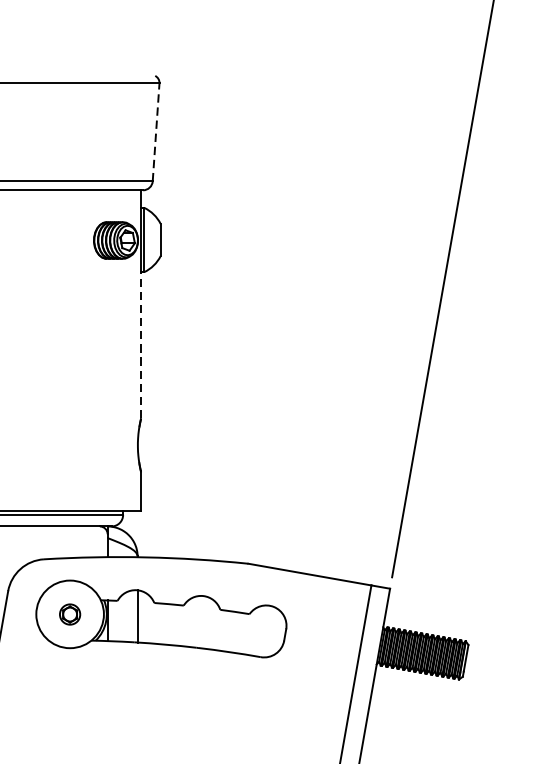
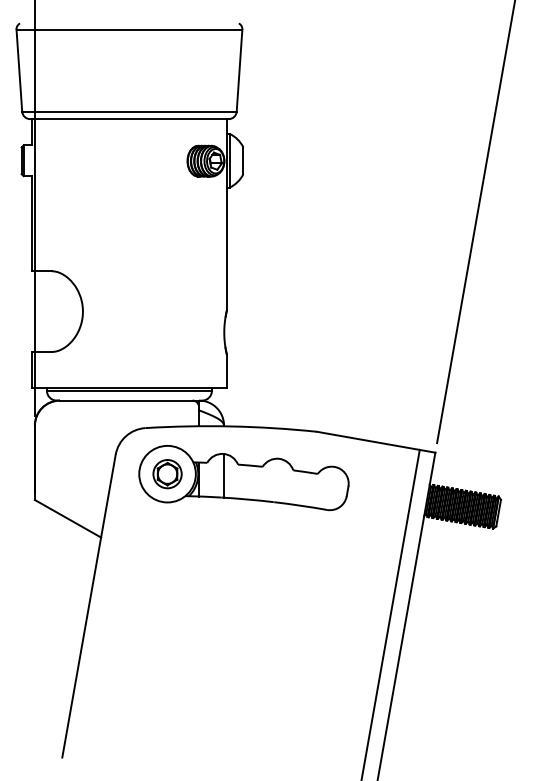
line: (156, 132) -> (239, 70), dashed -> solid
line: (141, 344) -> (227, 248), dashed -> solid
part: (70, 614) -> (167, 474), size x1.67

